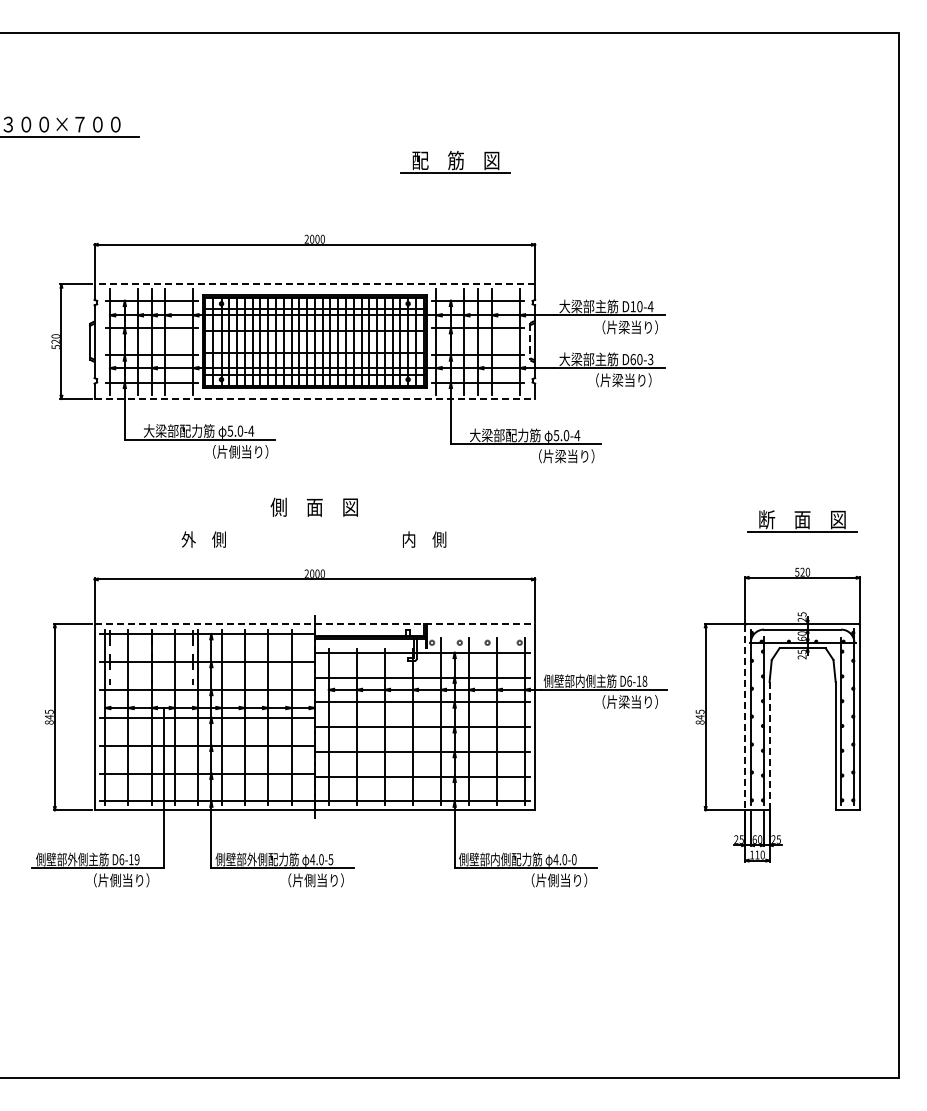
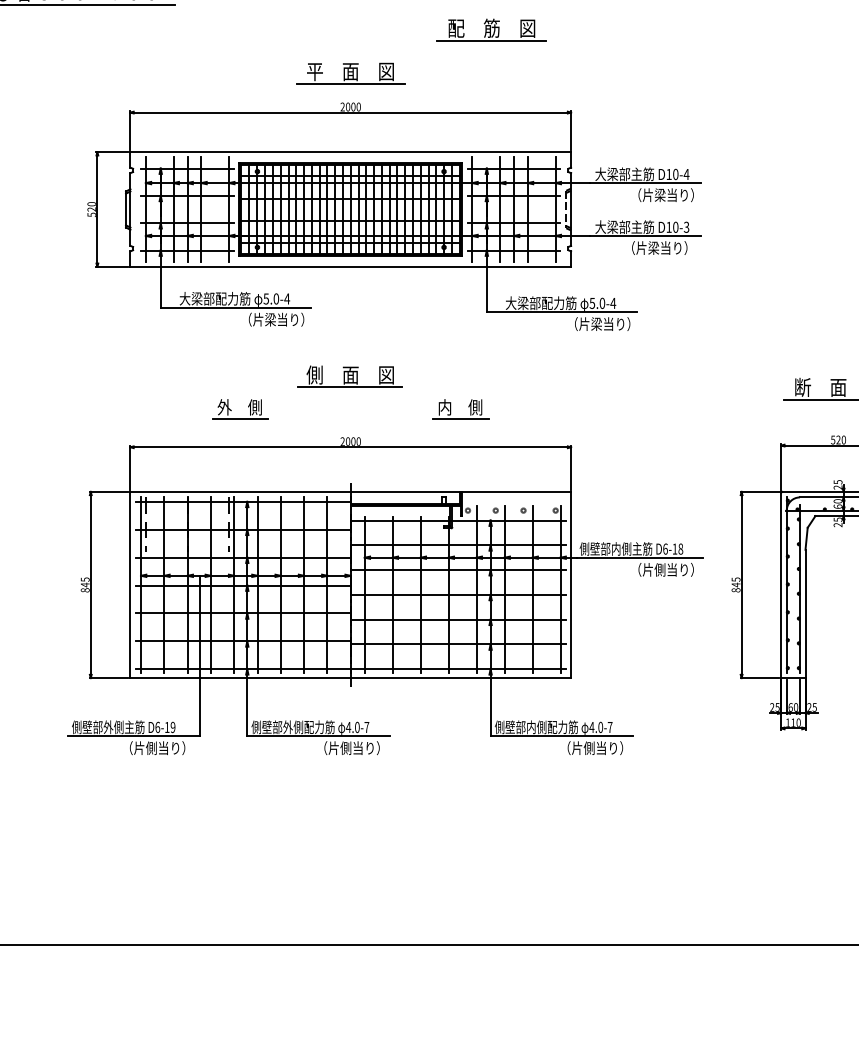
part: (314, 205) -> (350, 73), added
line: (314, 284) -> (350, 152), dashed -> solid
text: (632, 359) -> (668, 227), D60-3 -> D10-3
line: (315, 399) -> (351, 267), dashed -> solid
text: (234, 451) -> (270, 319), （片側当り） -> （片梁当り）
line: (314, 519) -> (350, 387), added
line: (204, 550) -> (240, 418), added
line: (424, 550) -> (460, 418), added
line: (315, 624) -> (351, 492), dashed -> solid
text: (623, 701) -> (659, 569), （片梁当り） -> （片側当り）
line: (745, 717) -> (781, 585), dashed -> solid
line: (769, 746) -> (805, 614), dashed -> solid
text: (330, 859) -> (366, 727), 4.0-5 -> 4.0-7
text: (574, 859) -> (610, 727), 4.0-0 -> 4.0-7

